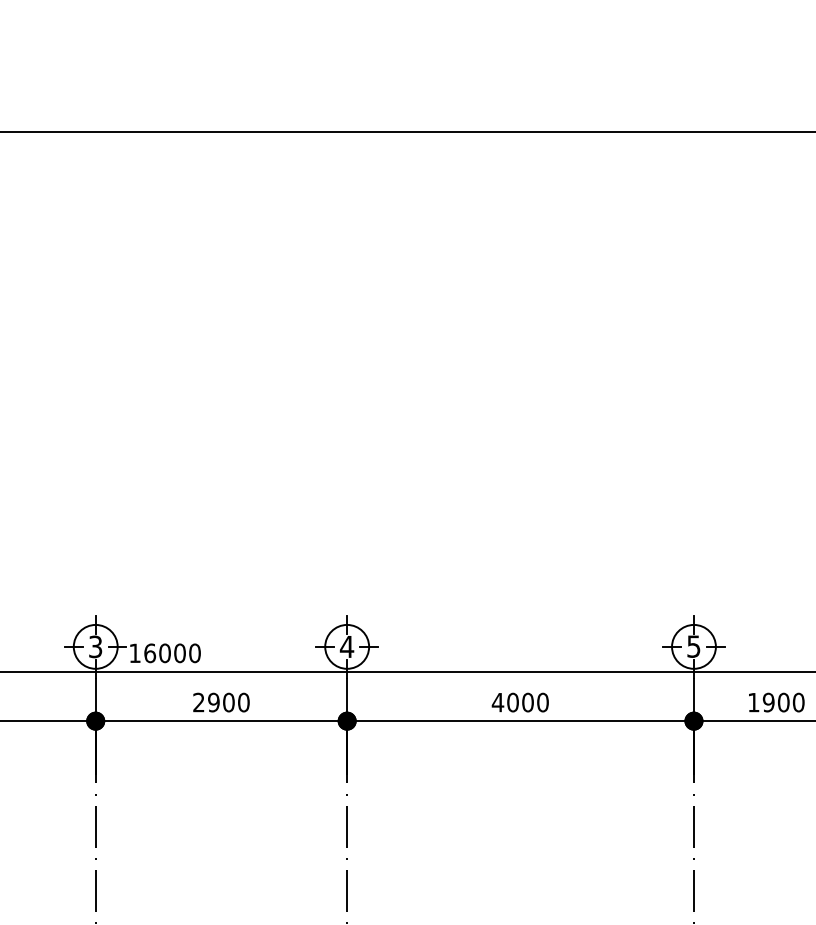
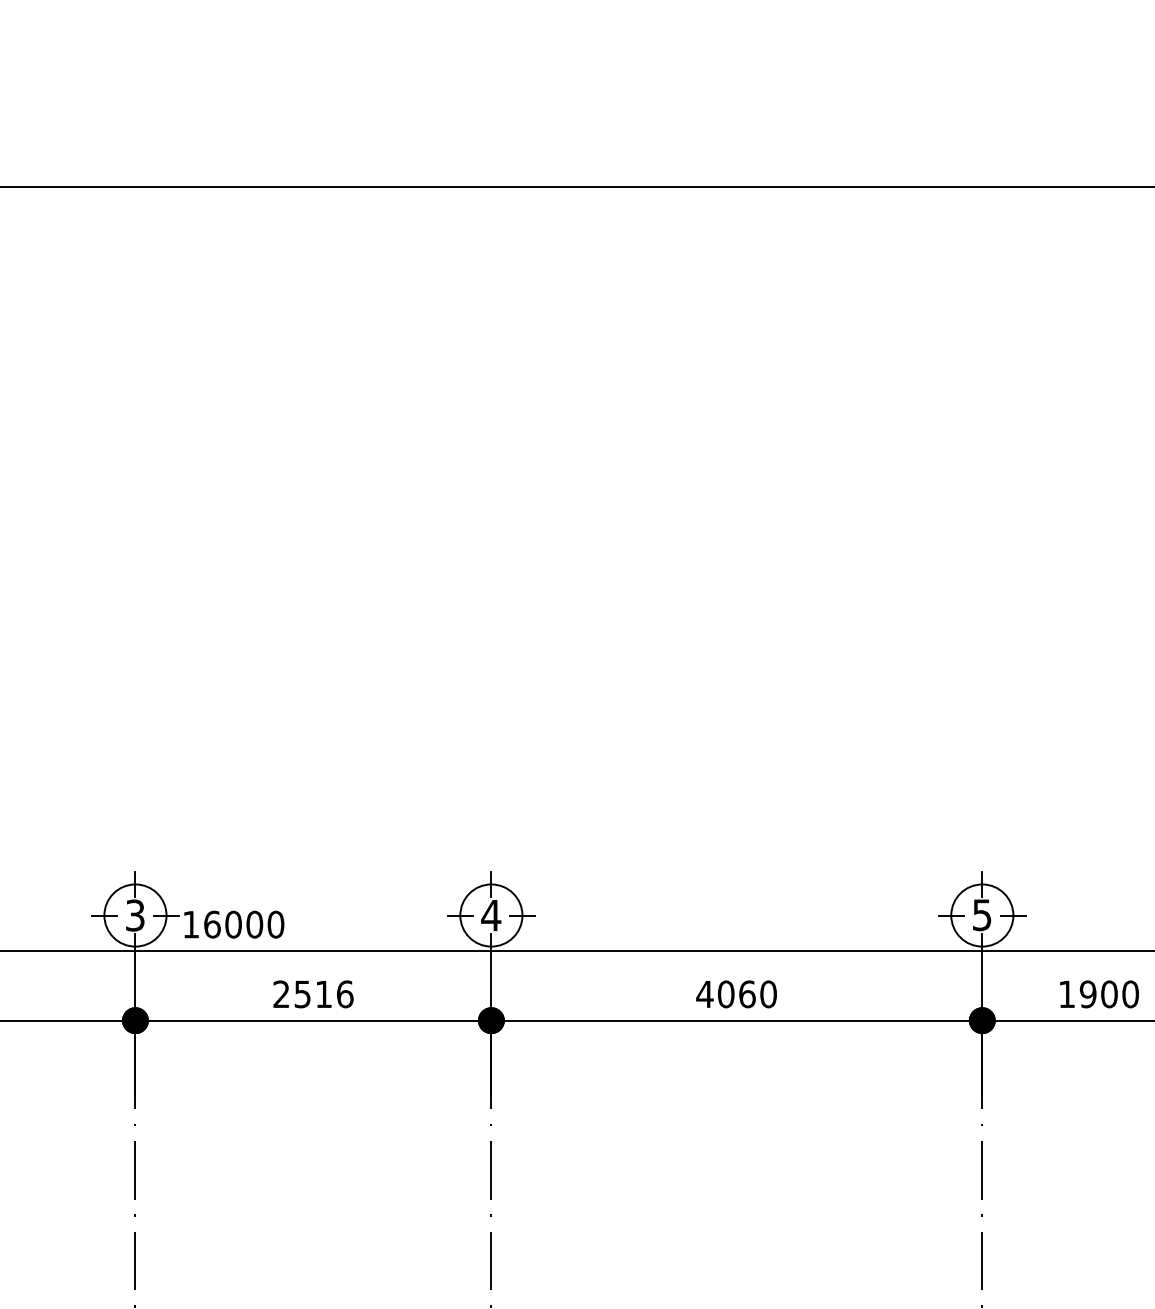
text: (228, 702) -> (323, 994), 2900 -> 2516
text: (528, 702) -> (747, 994), 4000 -> 4060

